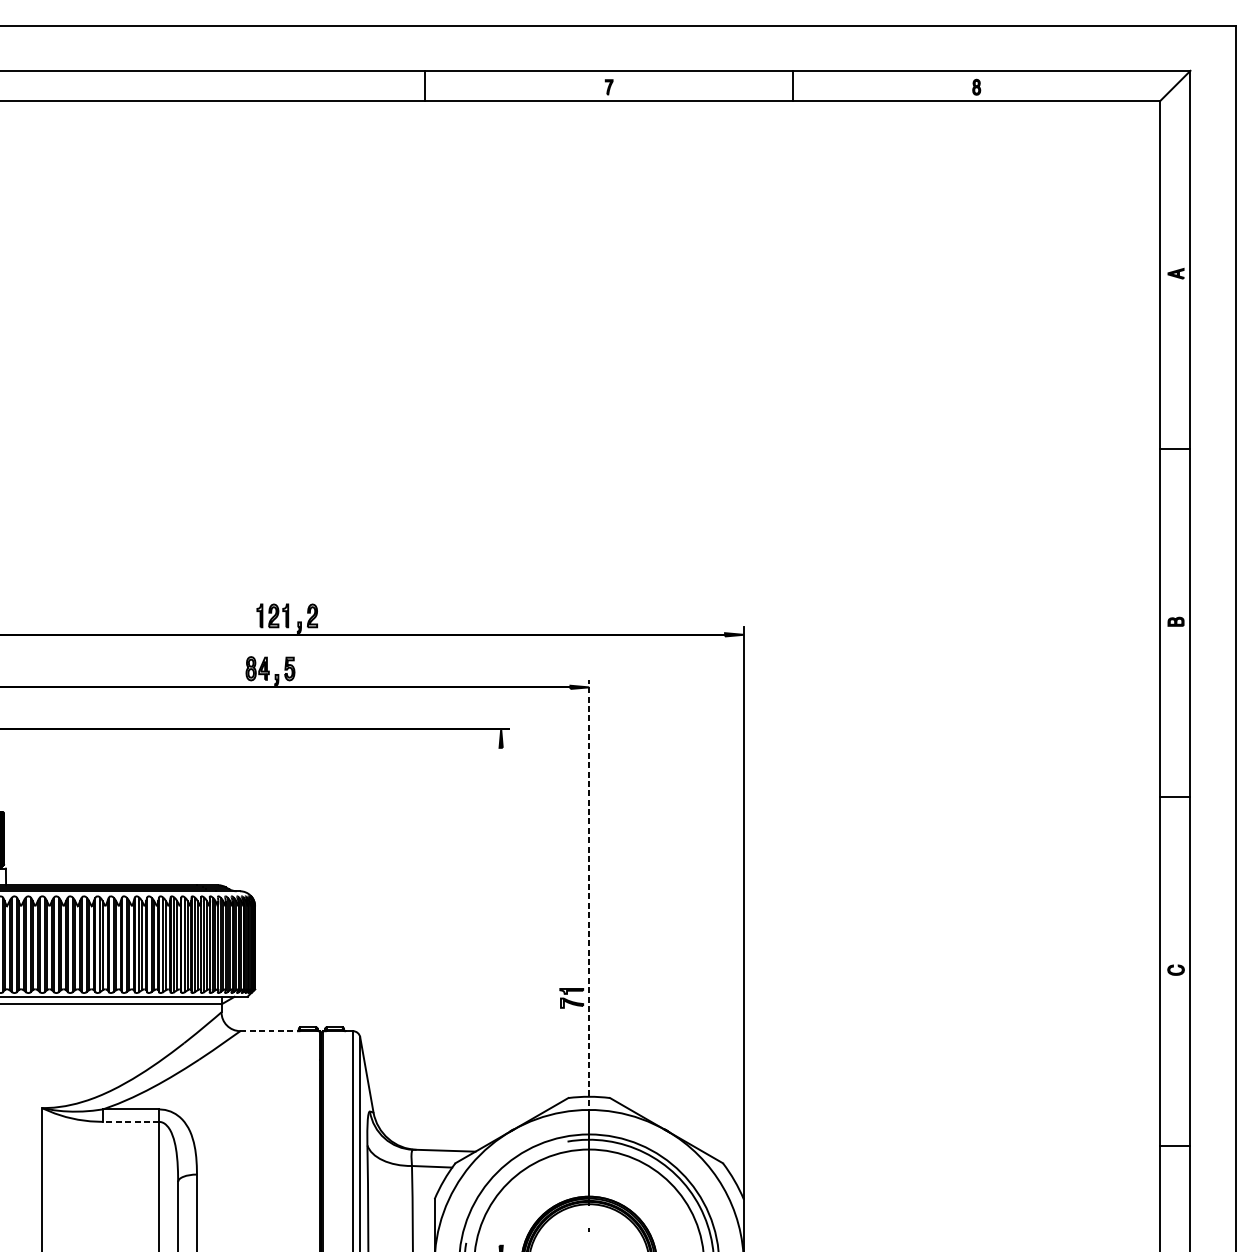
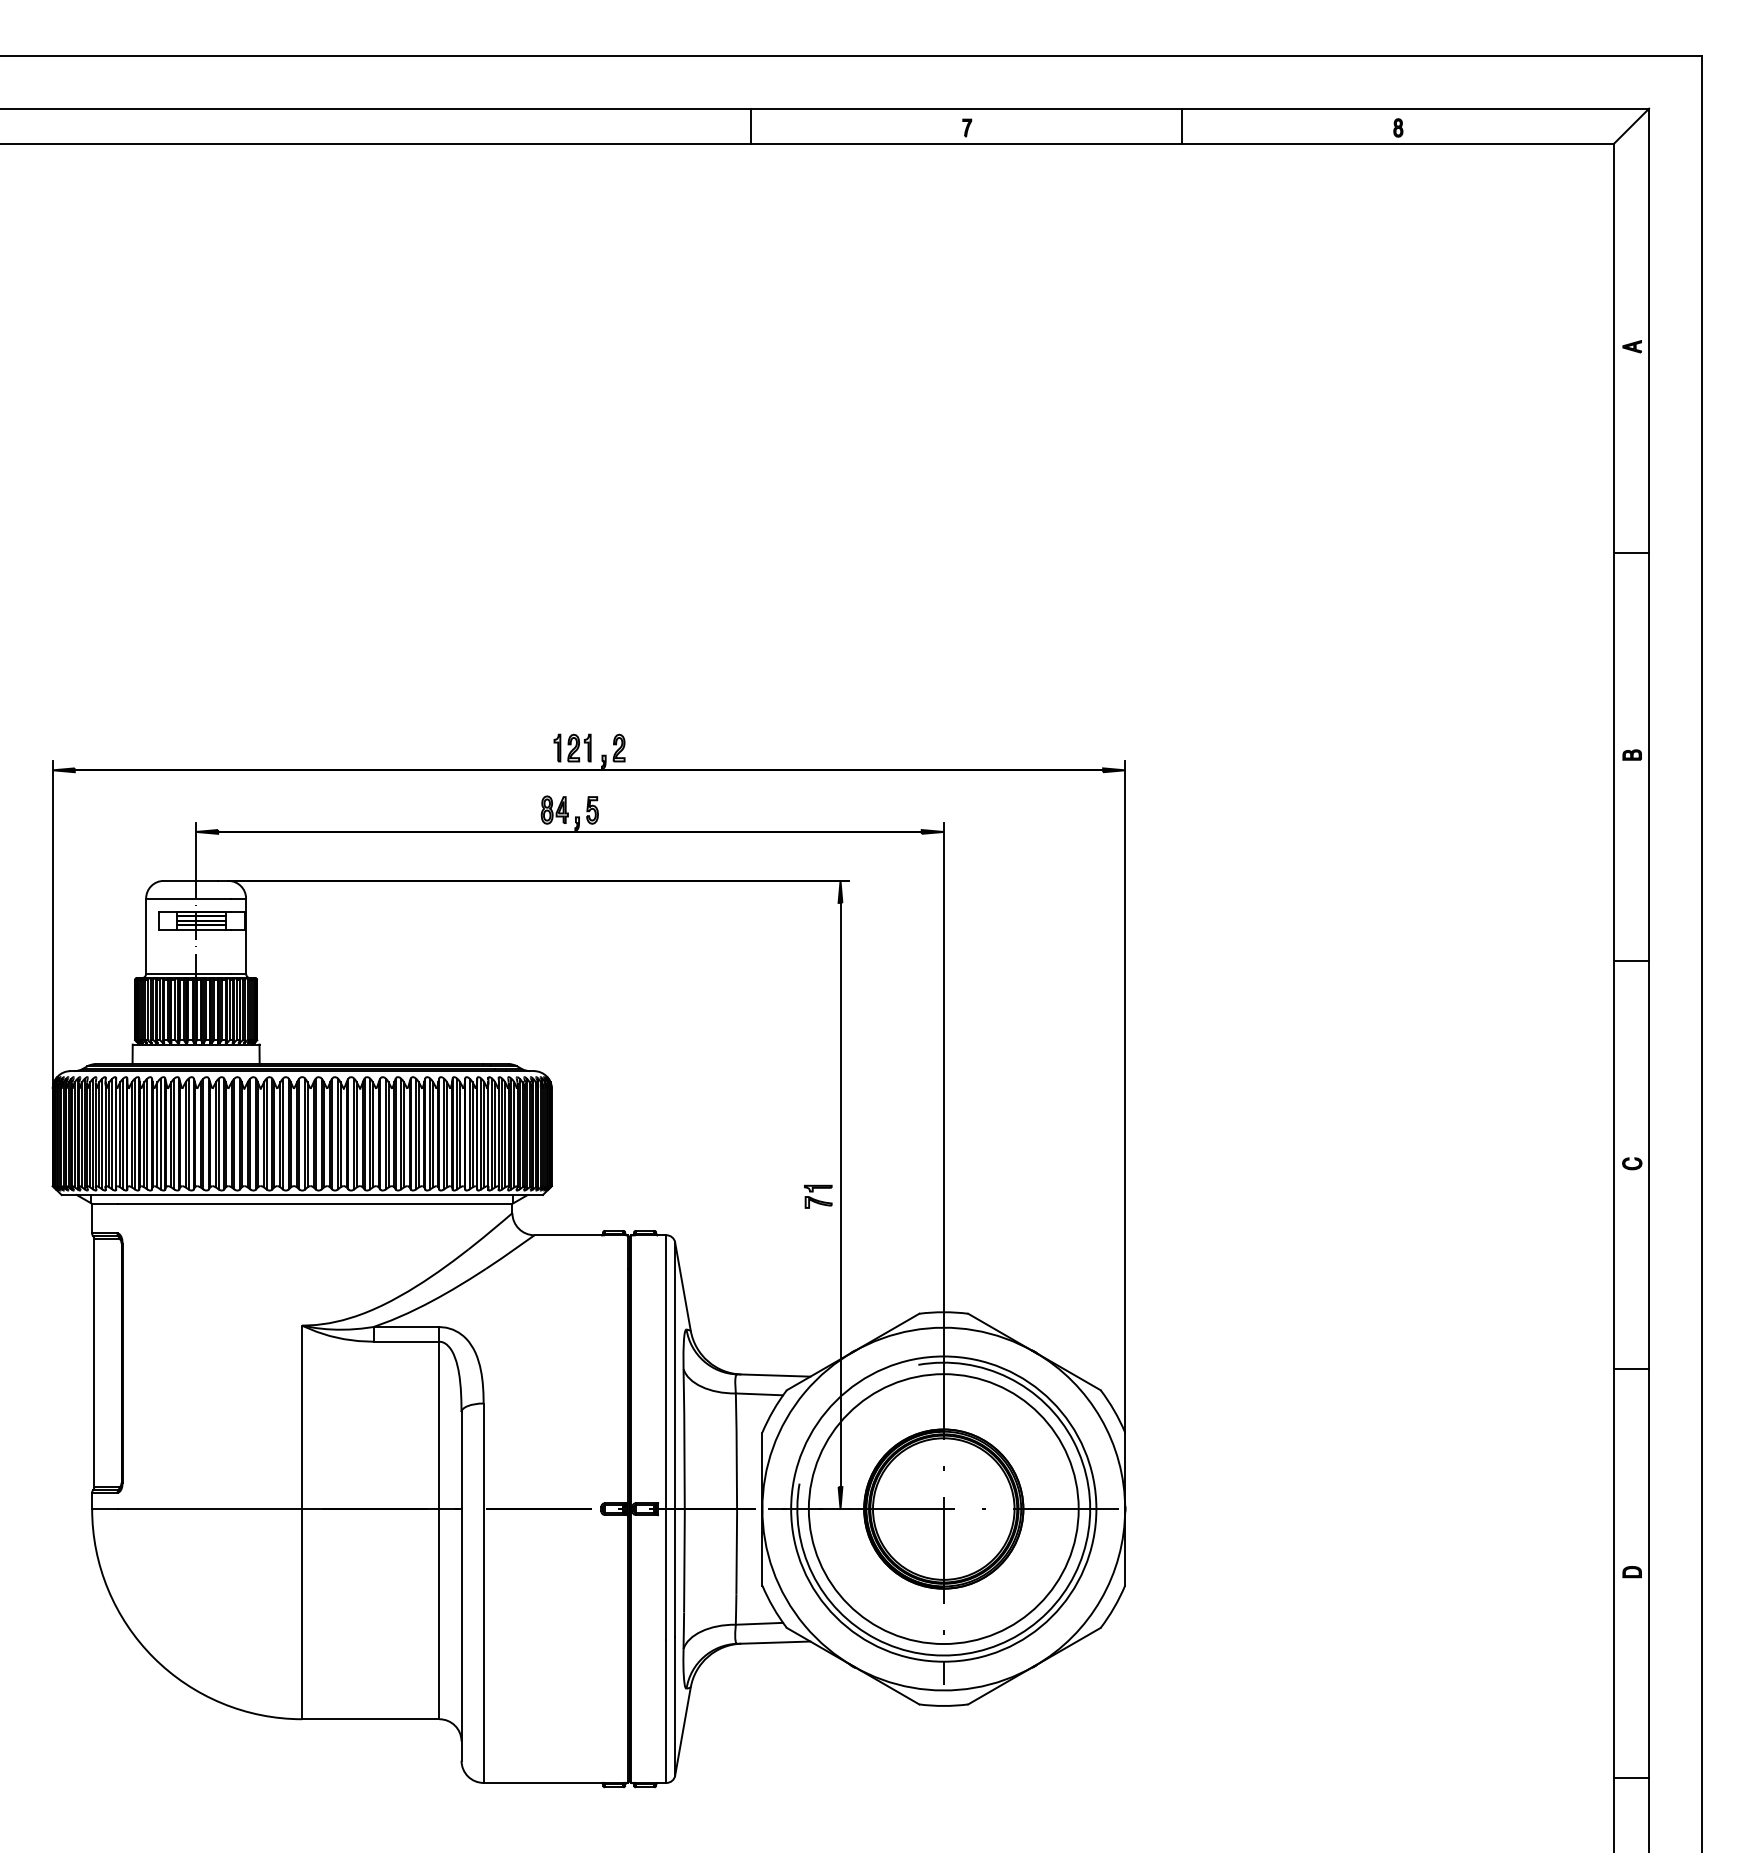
line: (588, 896) -> (943, 1077), dashed -> solid
line: (501, 996) -> (840, 1194), added
part: (571, 998) -> (818, 1196), moved
line: (269, 1031) -> (568, 1235), dashed -> solid
line: (131, 1121) -> (406, 1341), dashed -> solid

